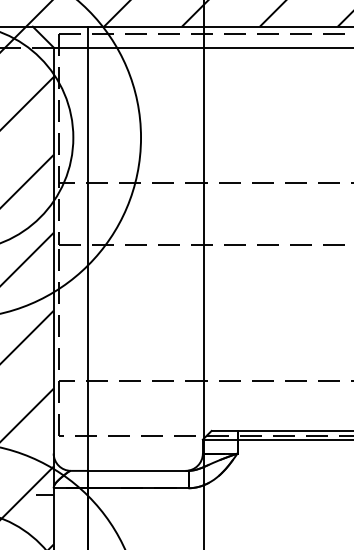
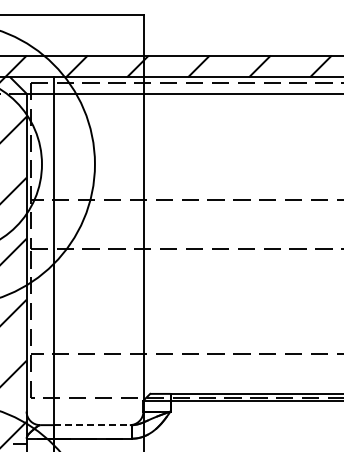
line: (139, 471) -> (93, 425), solid -> dashed

